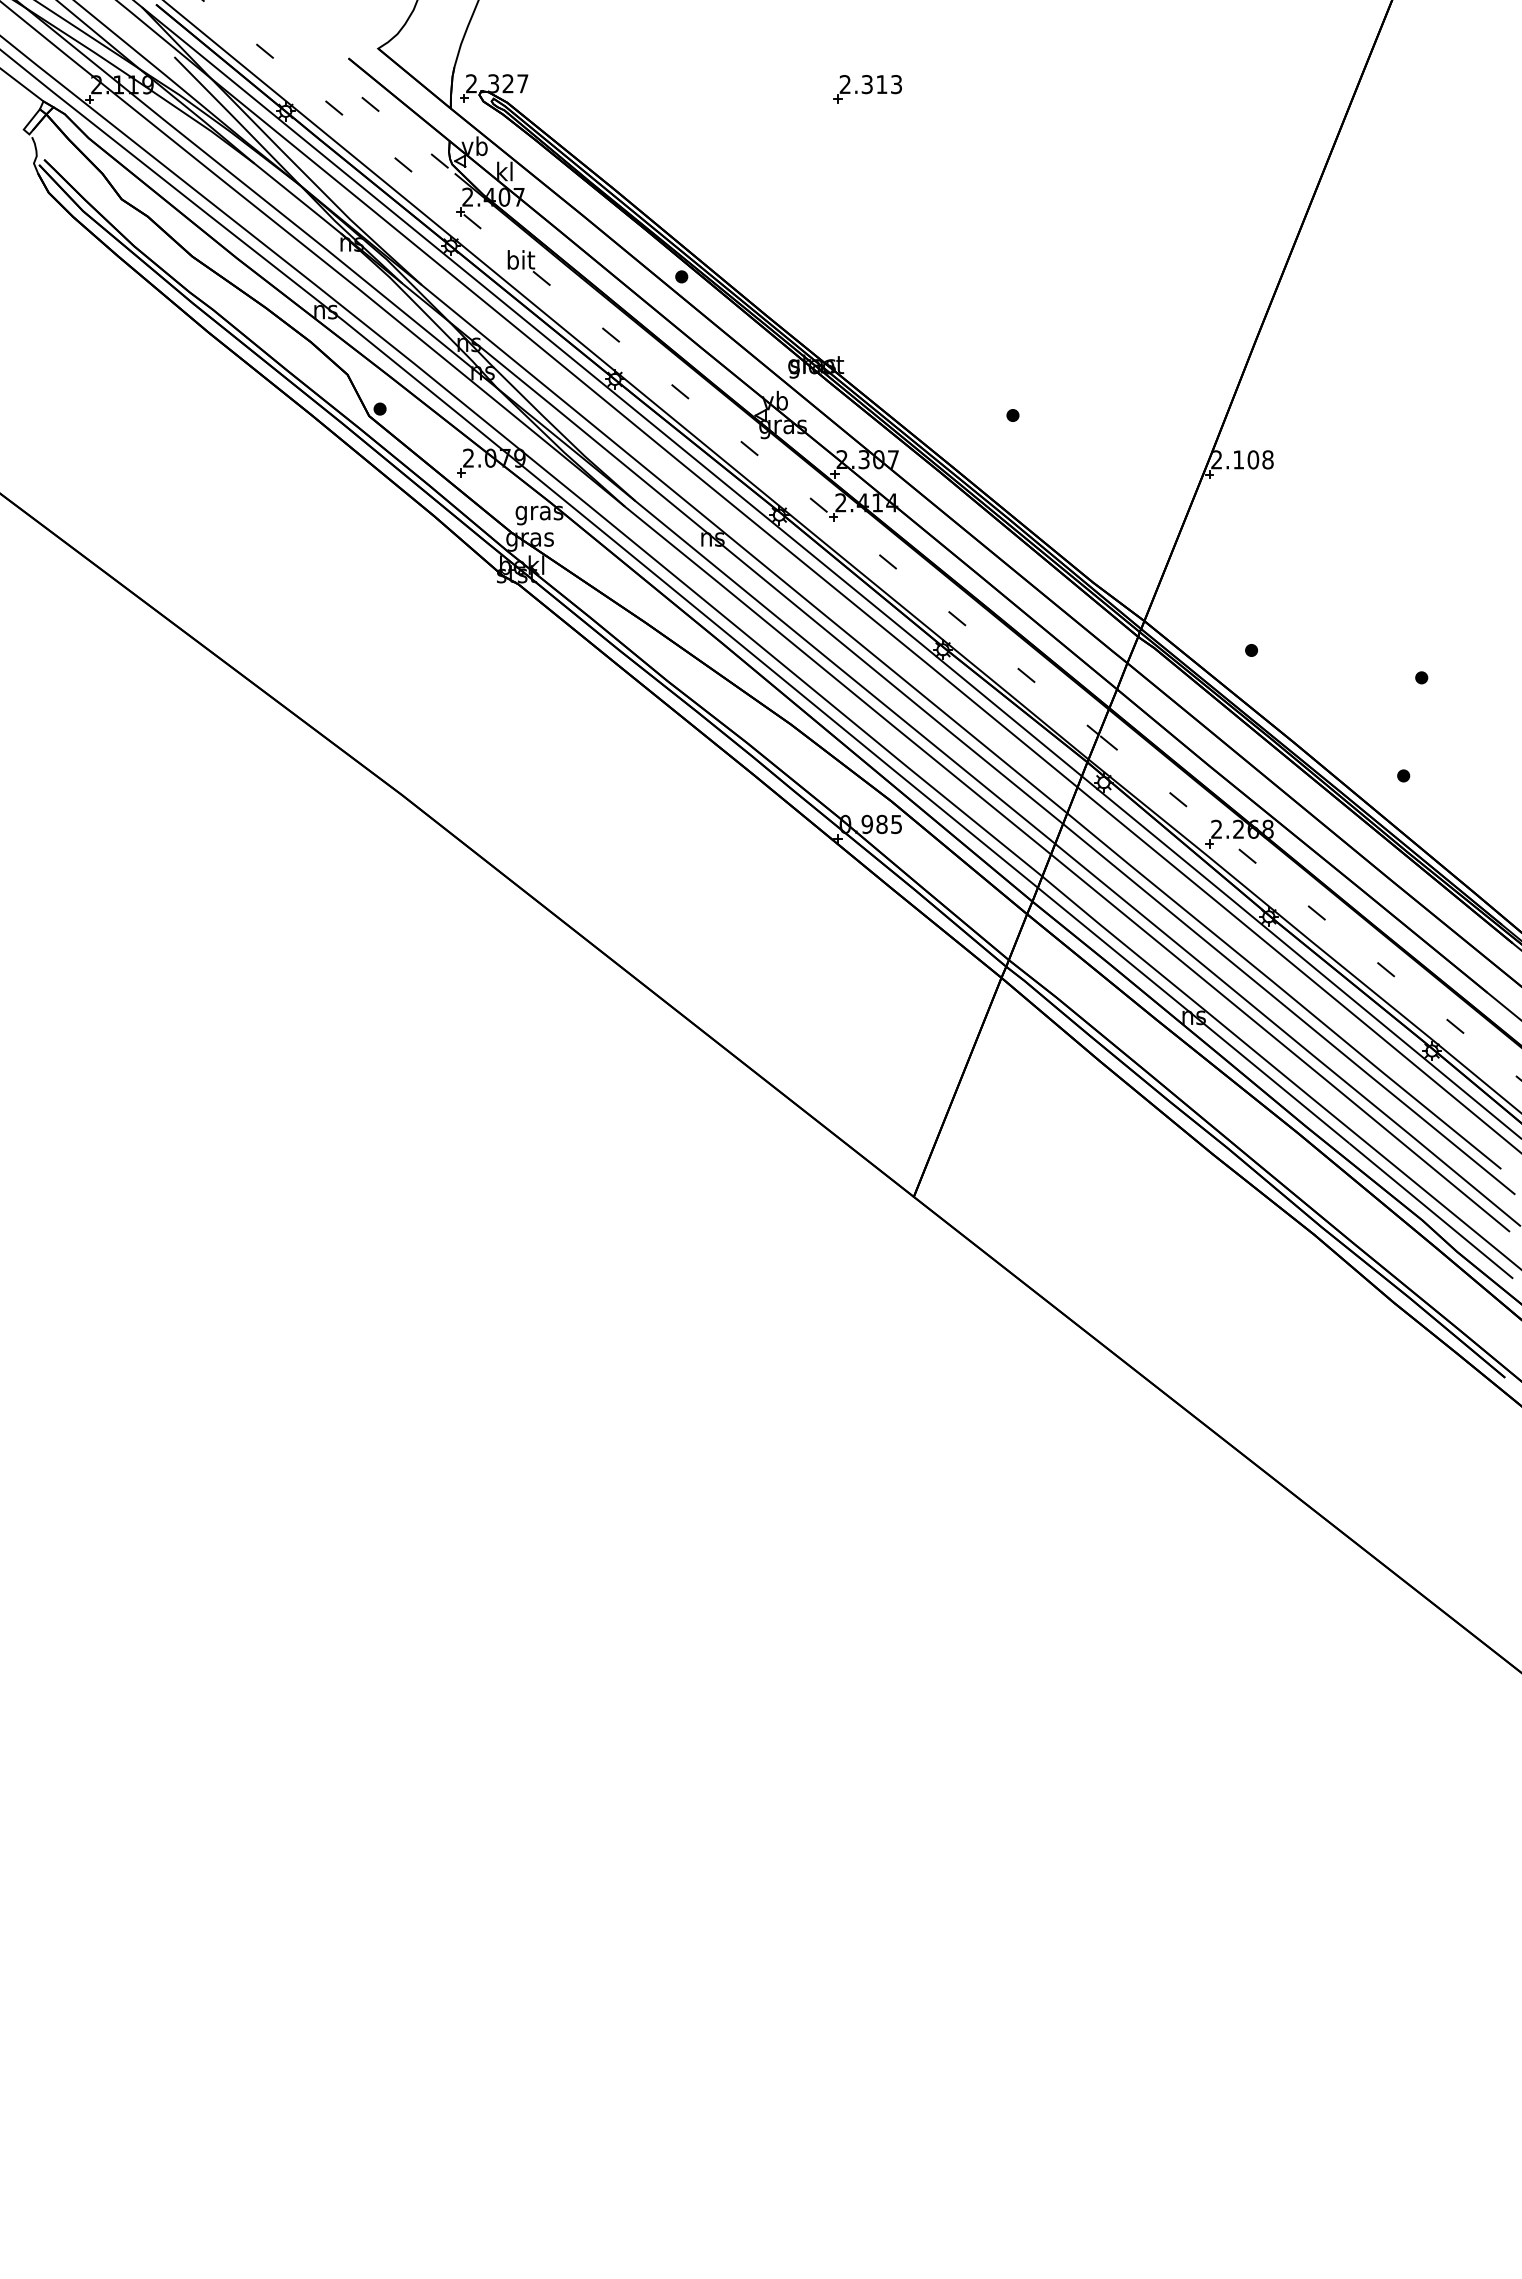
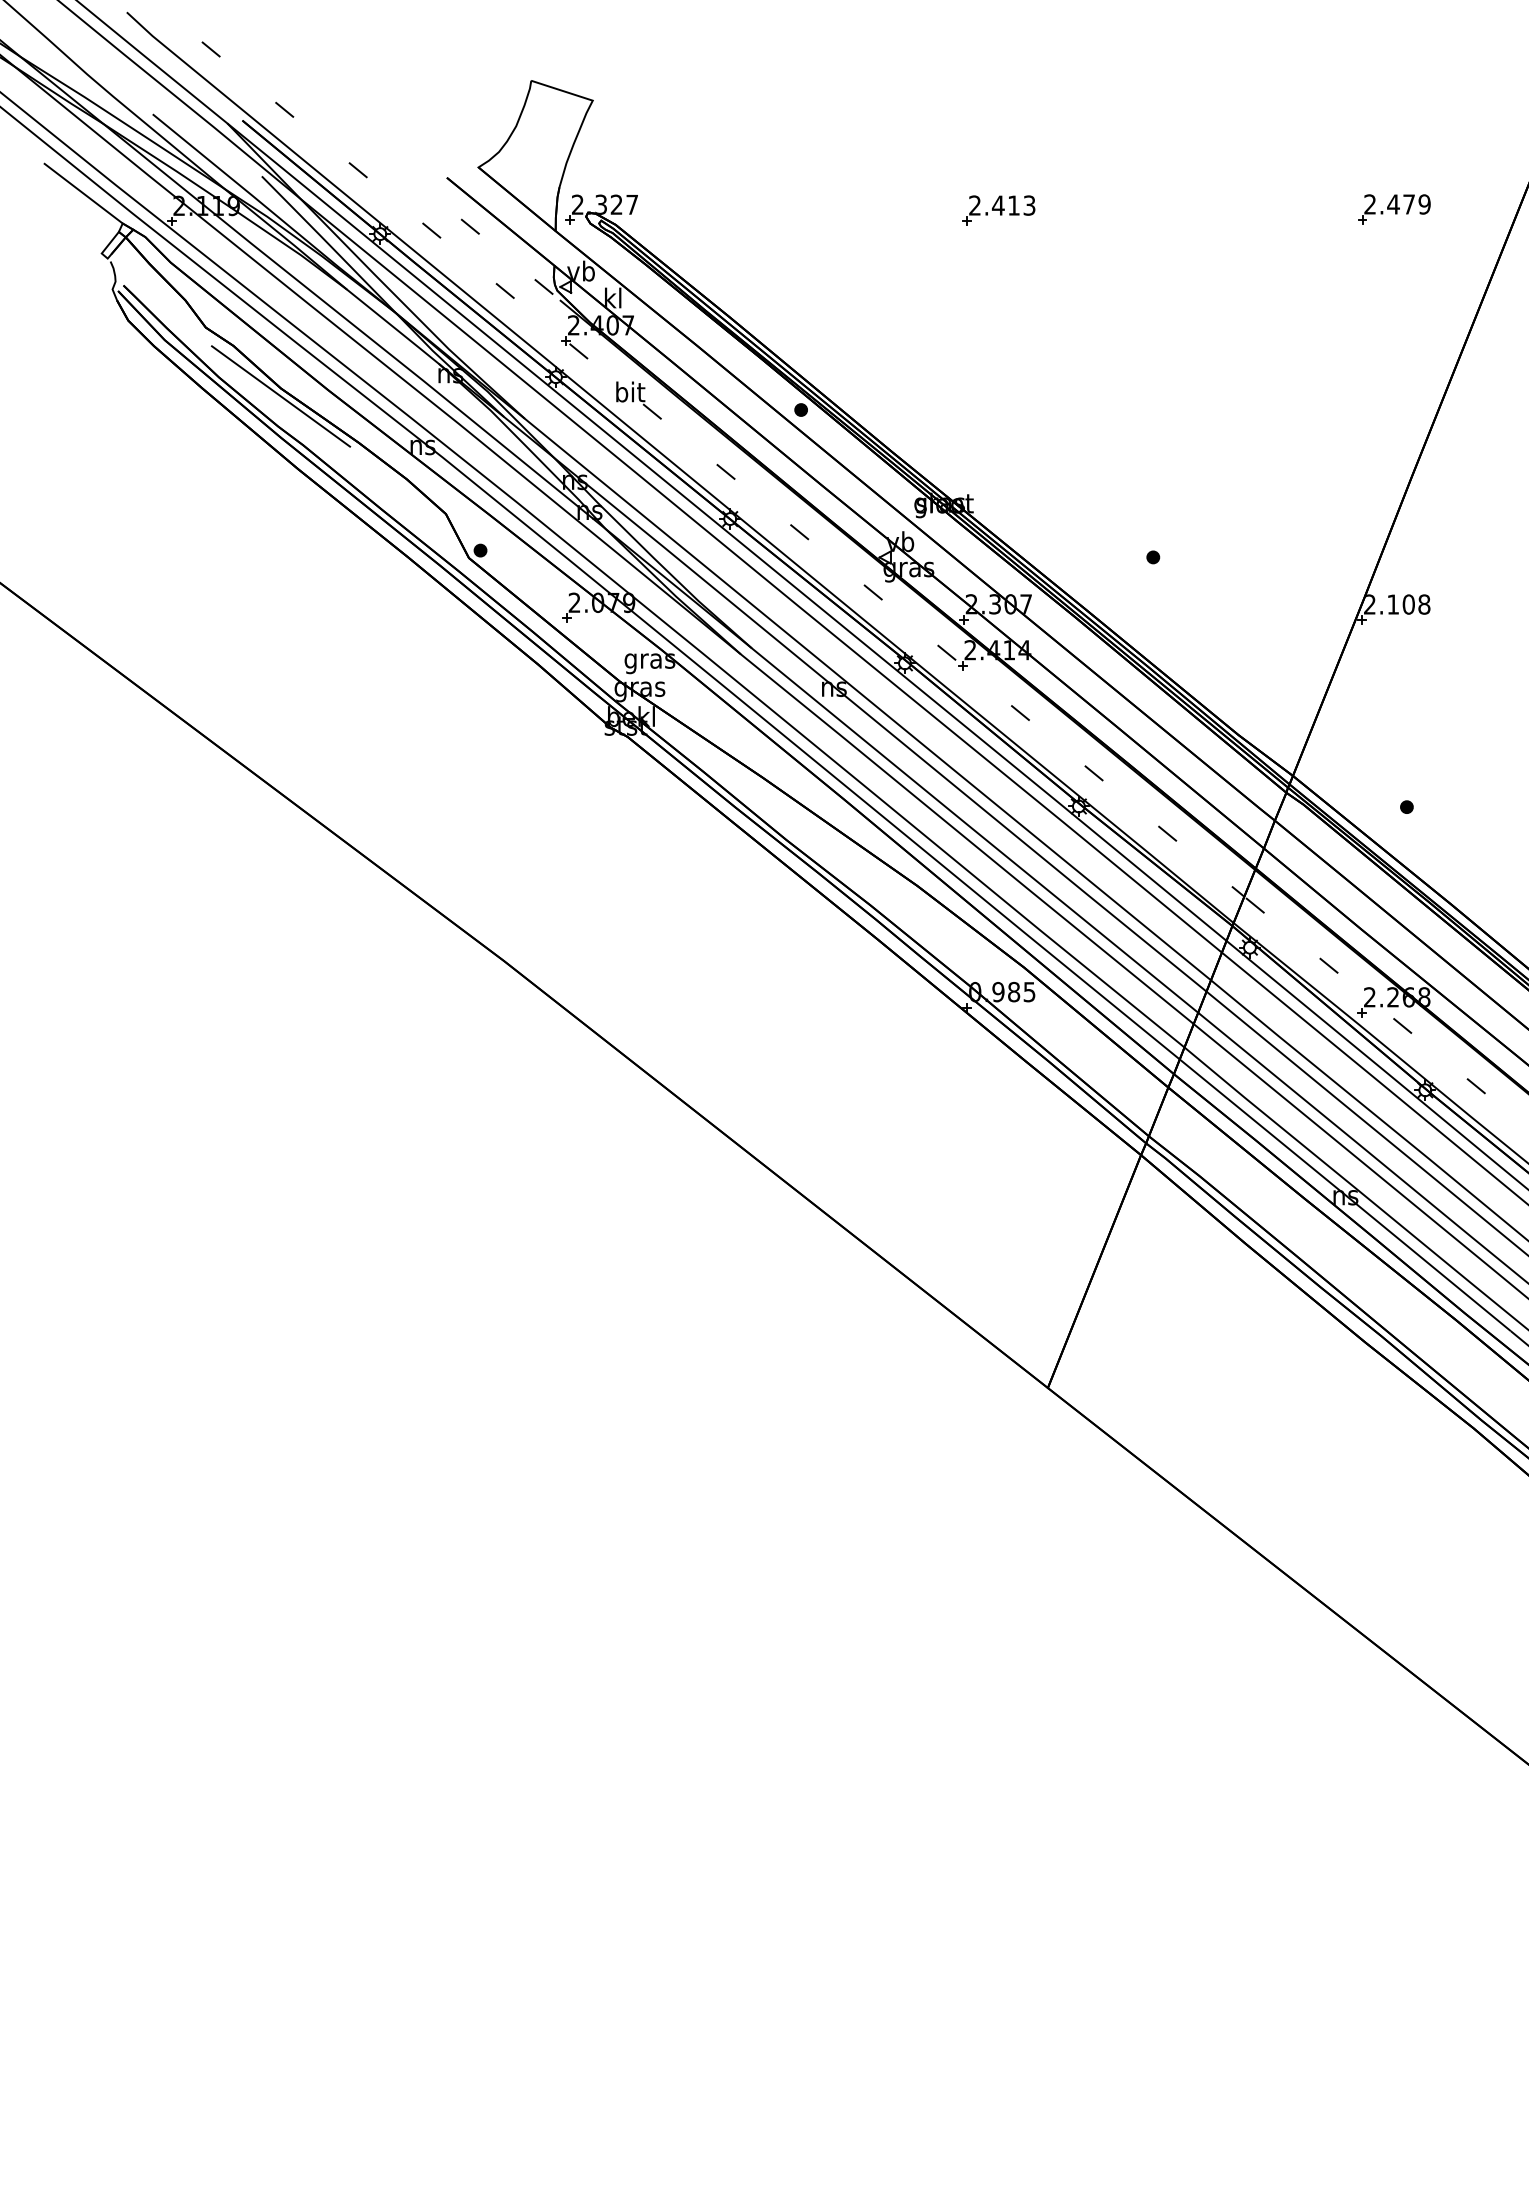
text: (867, 84) -> (998, 205), 2.313 -> 2.413
part: (1239, 87) -> (1394, 208), added
line: (192, 263) -> (281, 395), added

